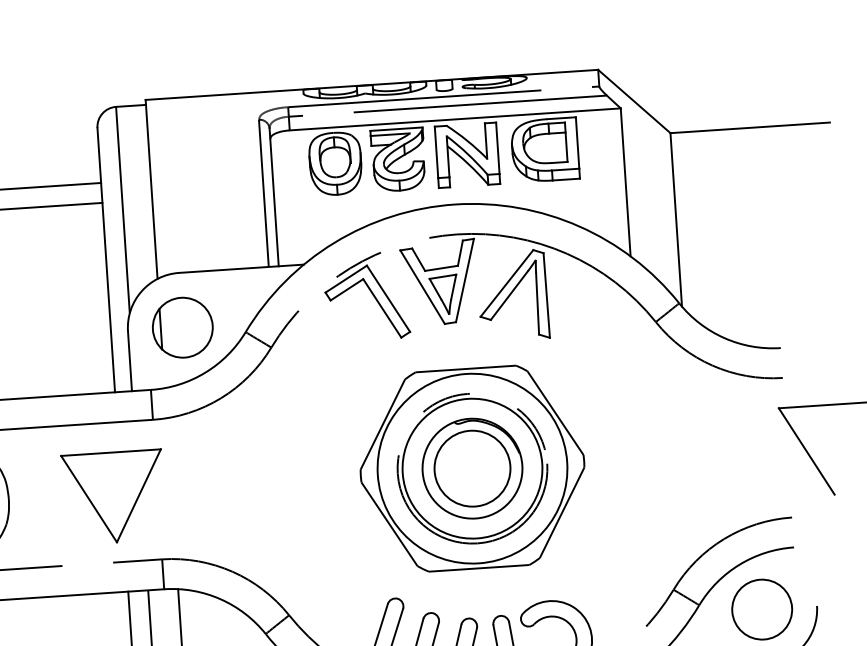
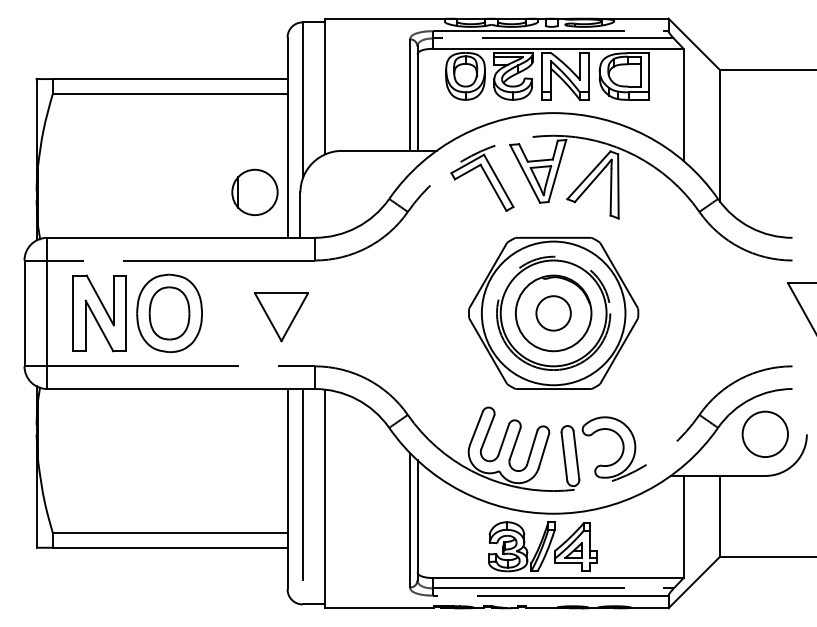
part: (182, 326) -> (254, 191), moved
circle: (472, 468) -> (553, 313), size x0.6
part: (113, 497) -> (281, 317), size x0.7

